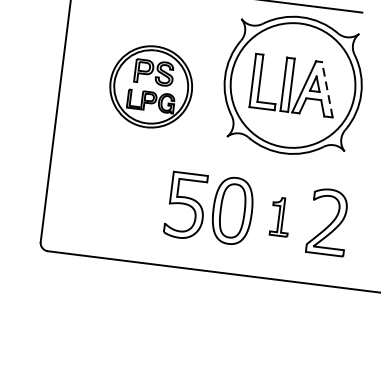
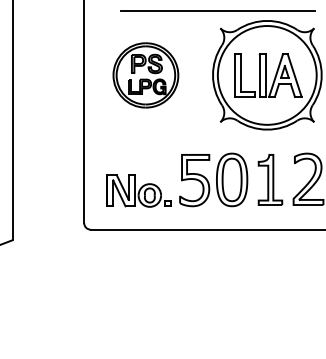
part: (150, 86) -> (145, 75), moved
line: (327, 88) -> (294, 74), dashed -> solid
part: (113, 209) -> (138, 190), added
part: (280, 216) -> (270, 179), size x1.67

